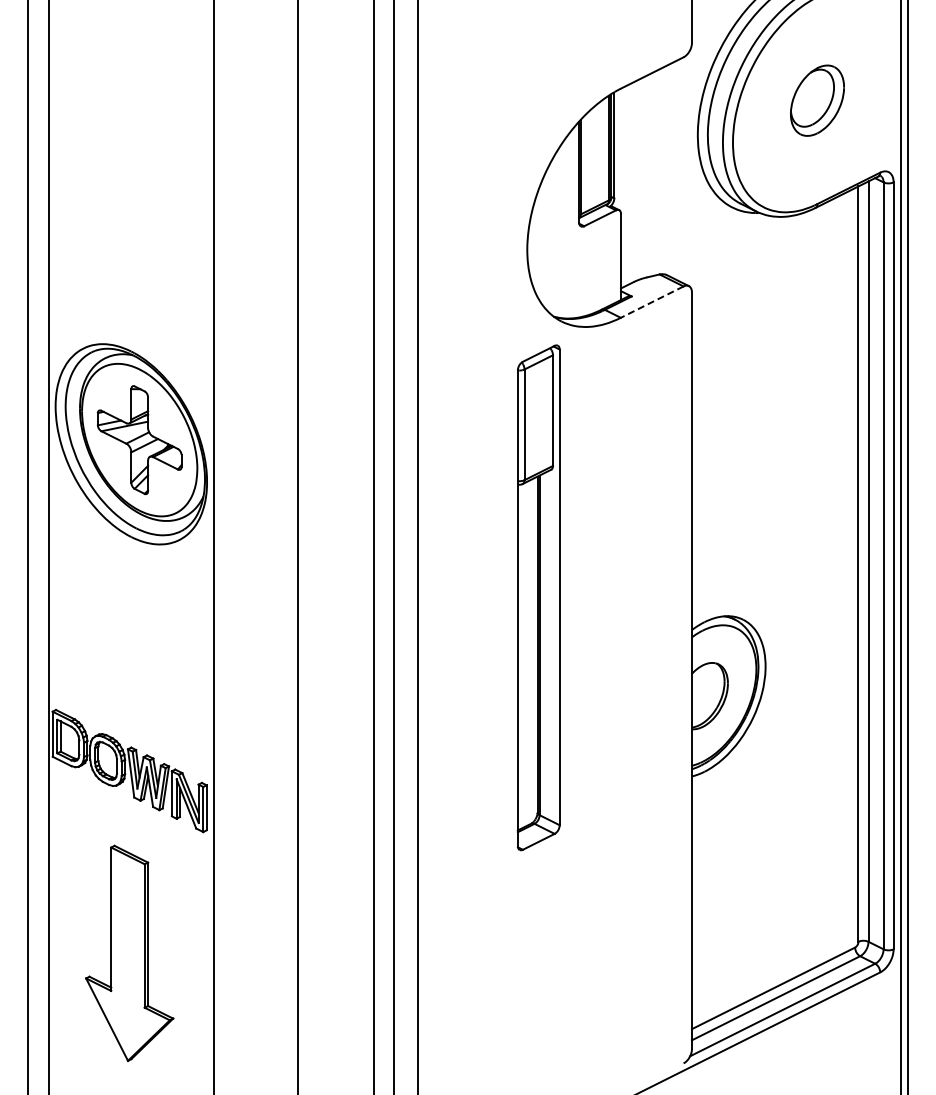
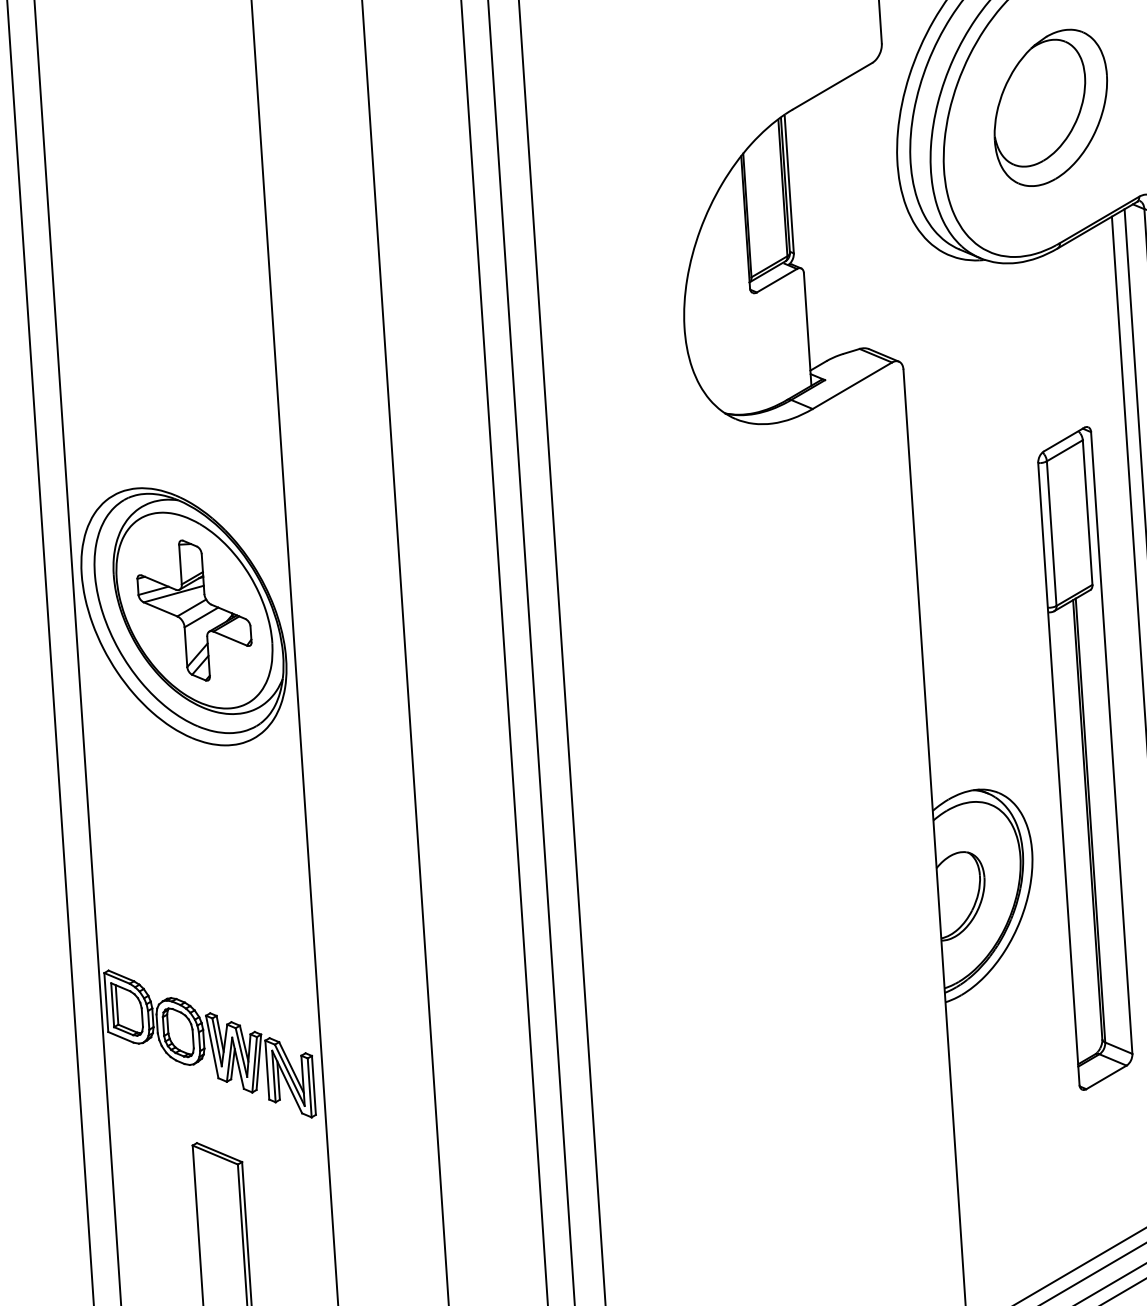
part: (817, 100) -> (1050, 107), size x1.67
line: (651, 302) -> (851, 386), dashed -> solid
part: (538, 597) -> (1084, 758), moved

